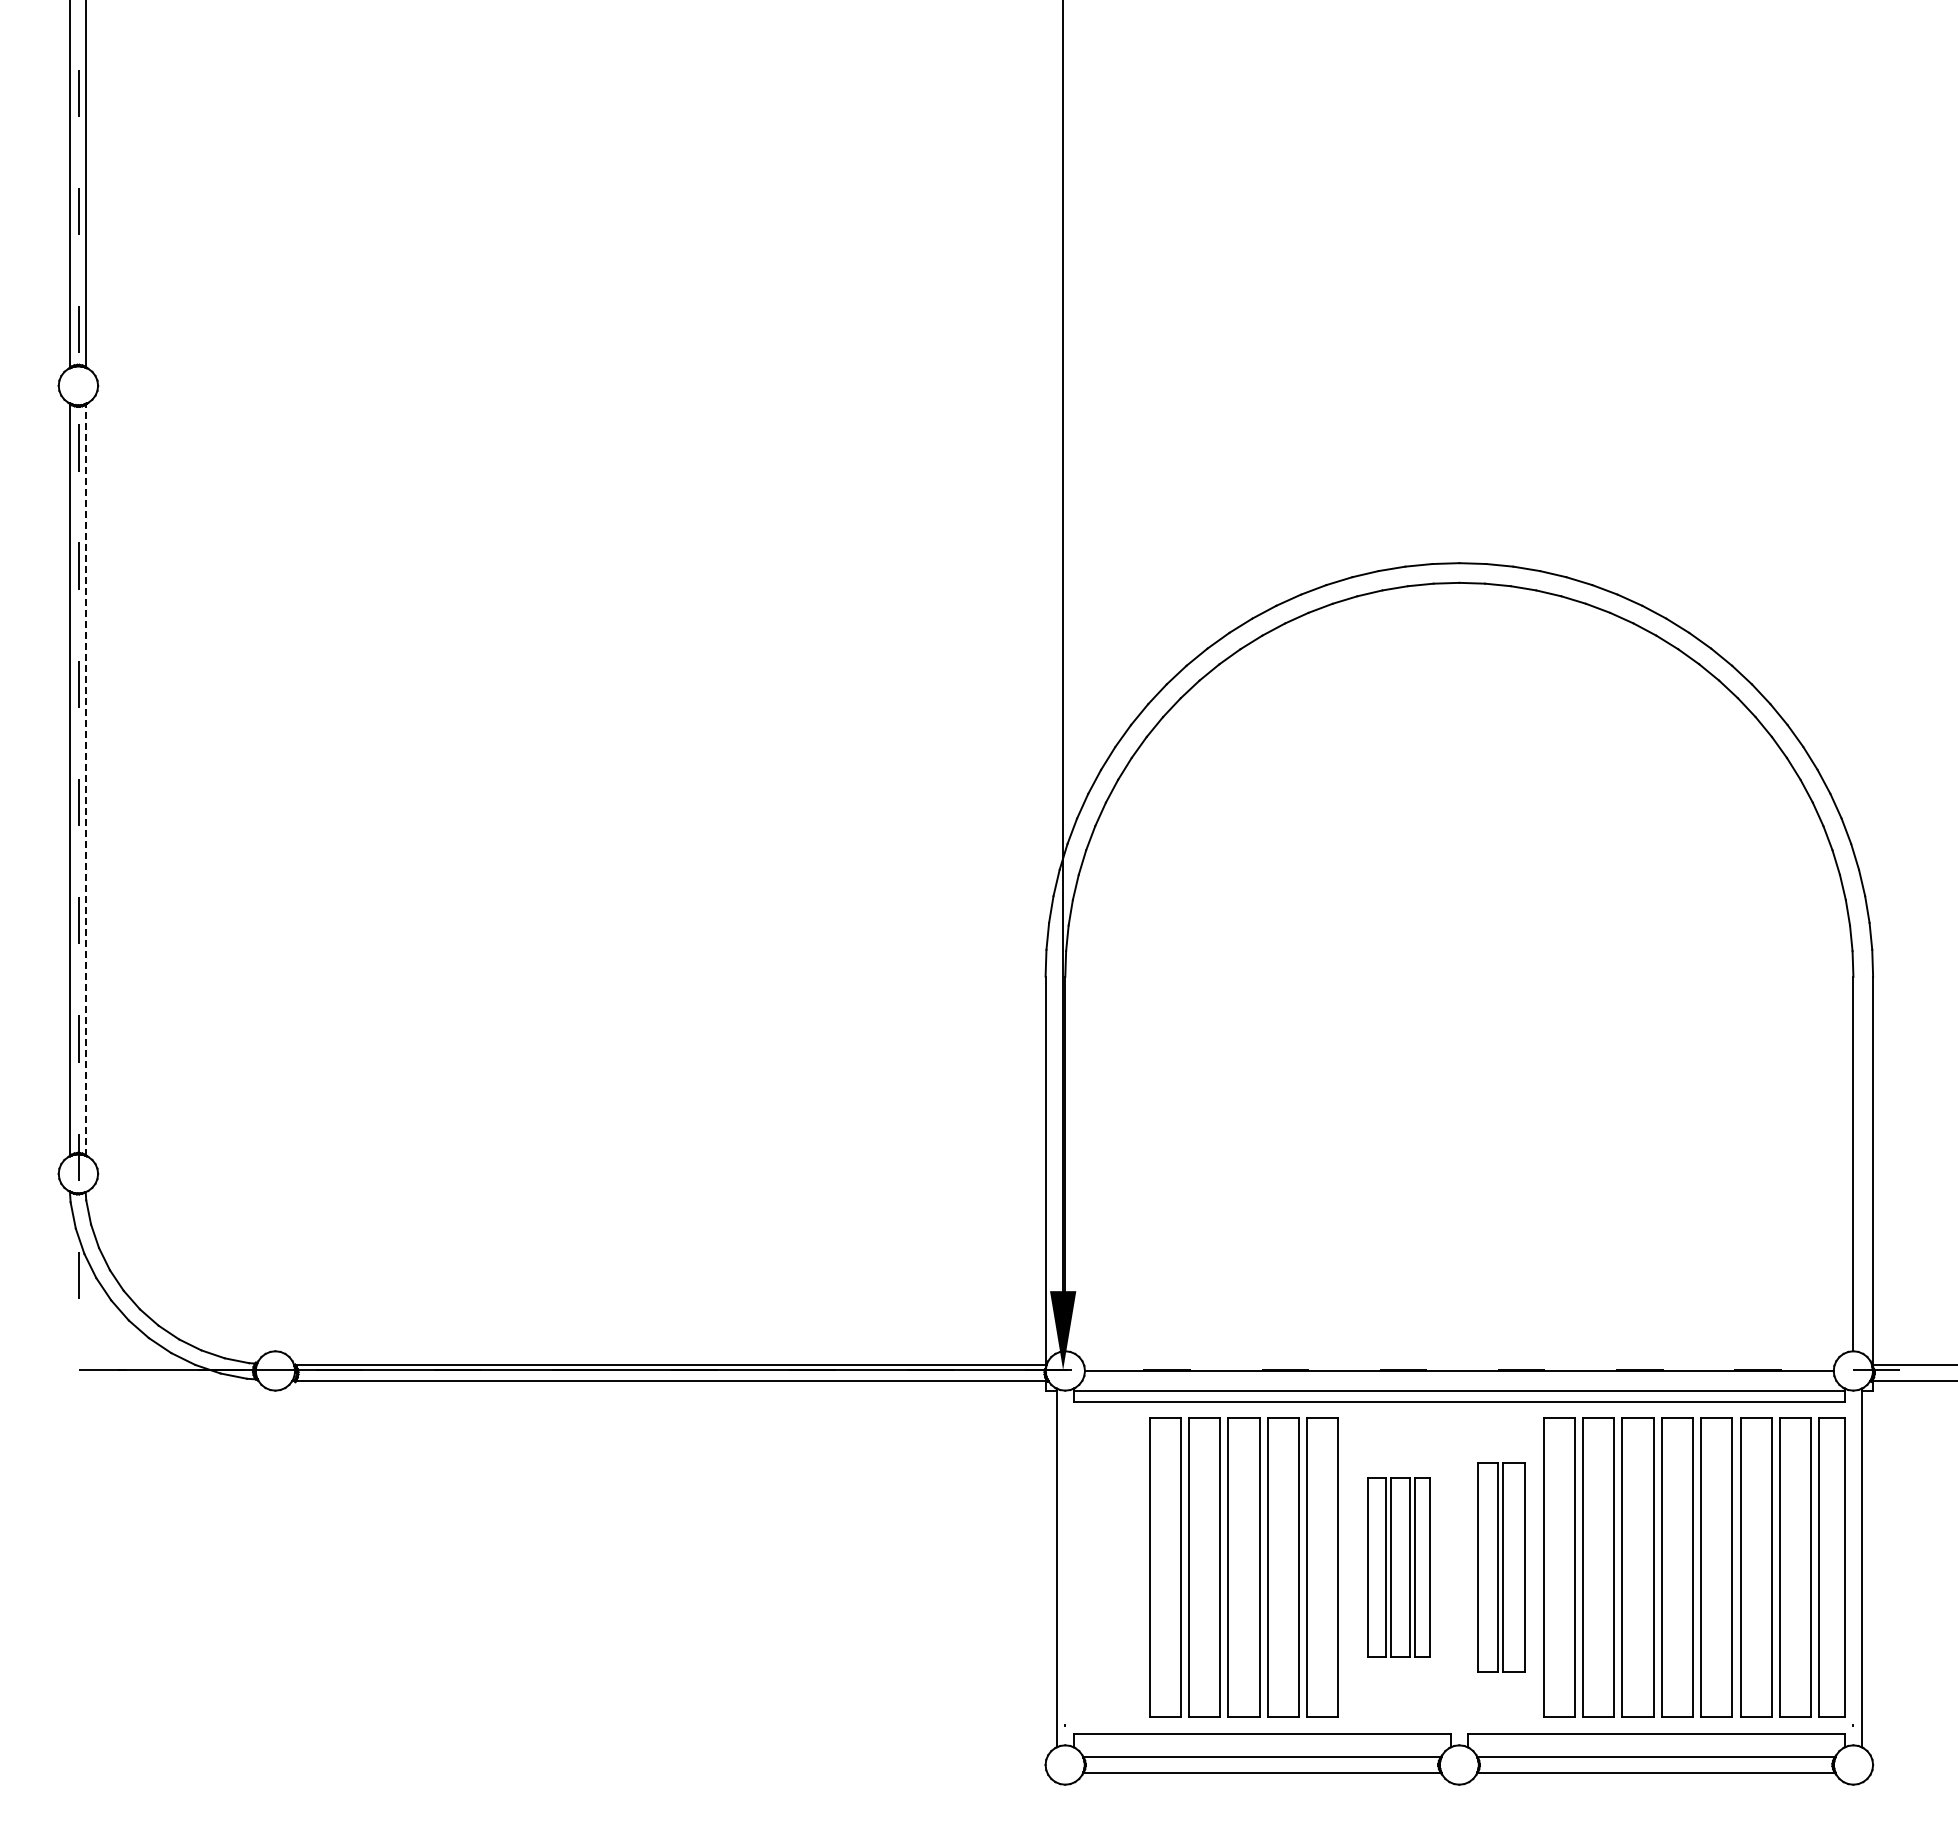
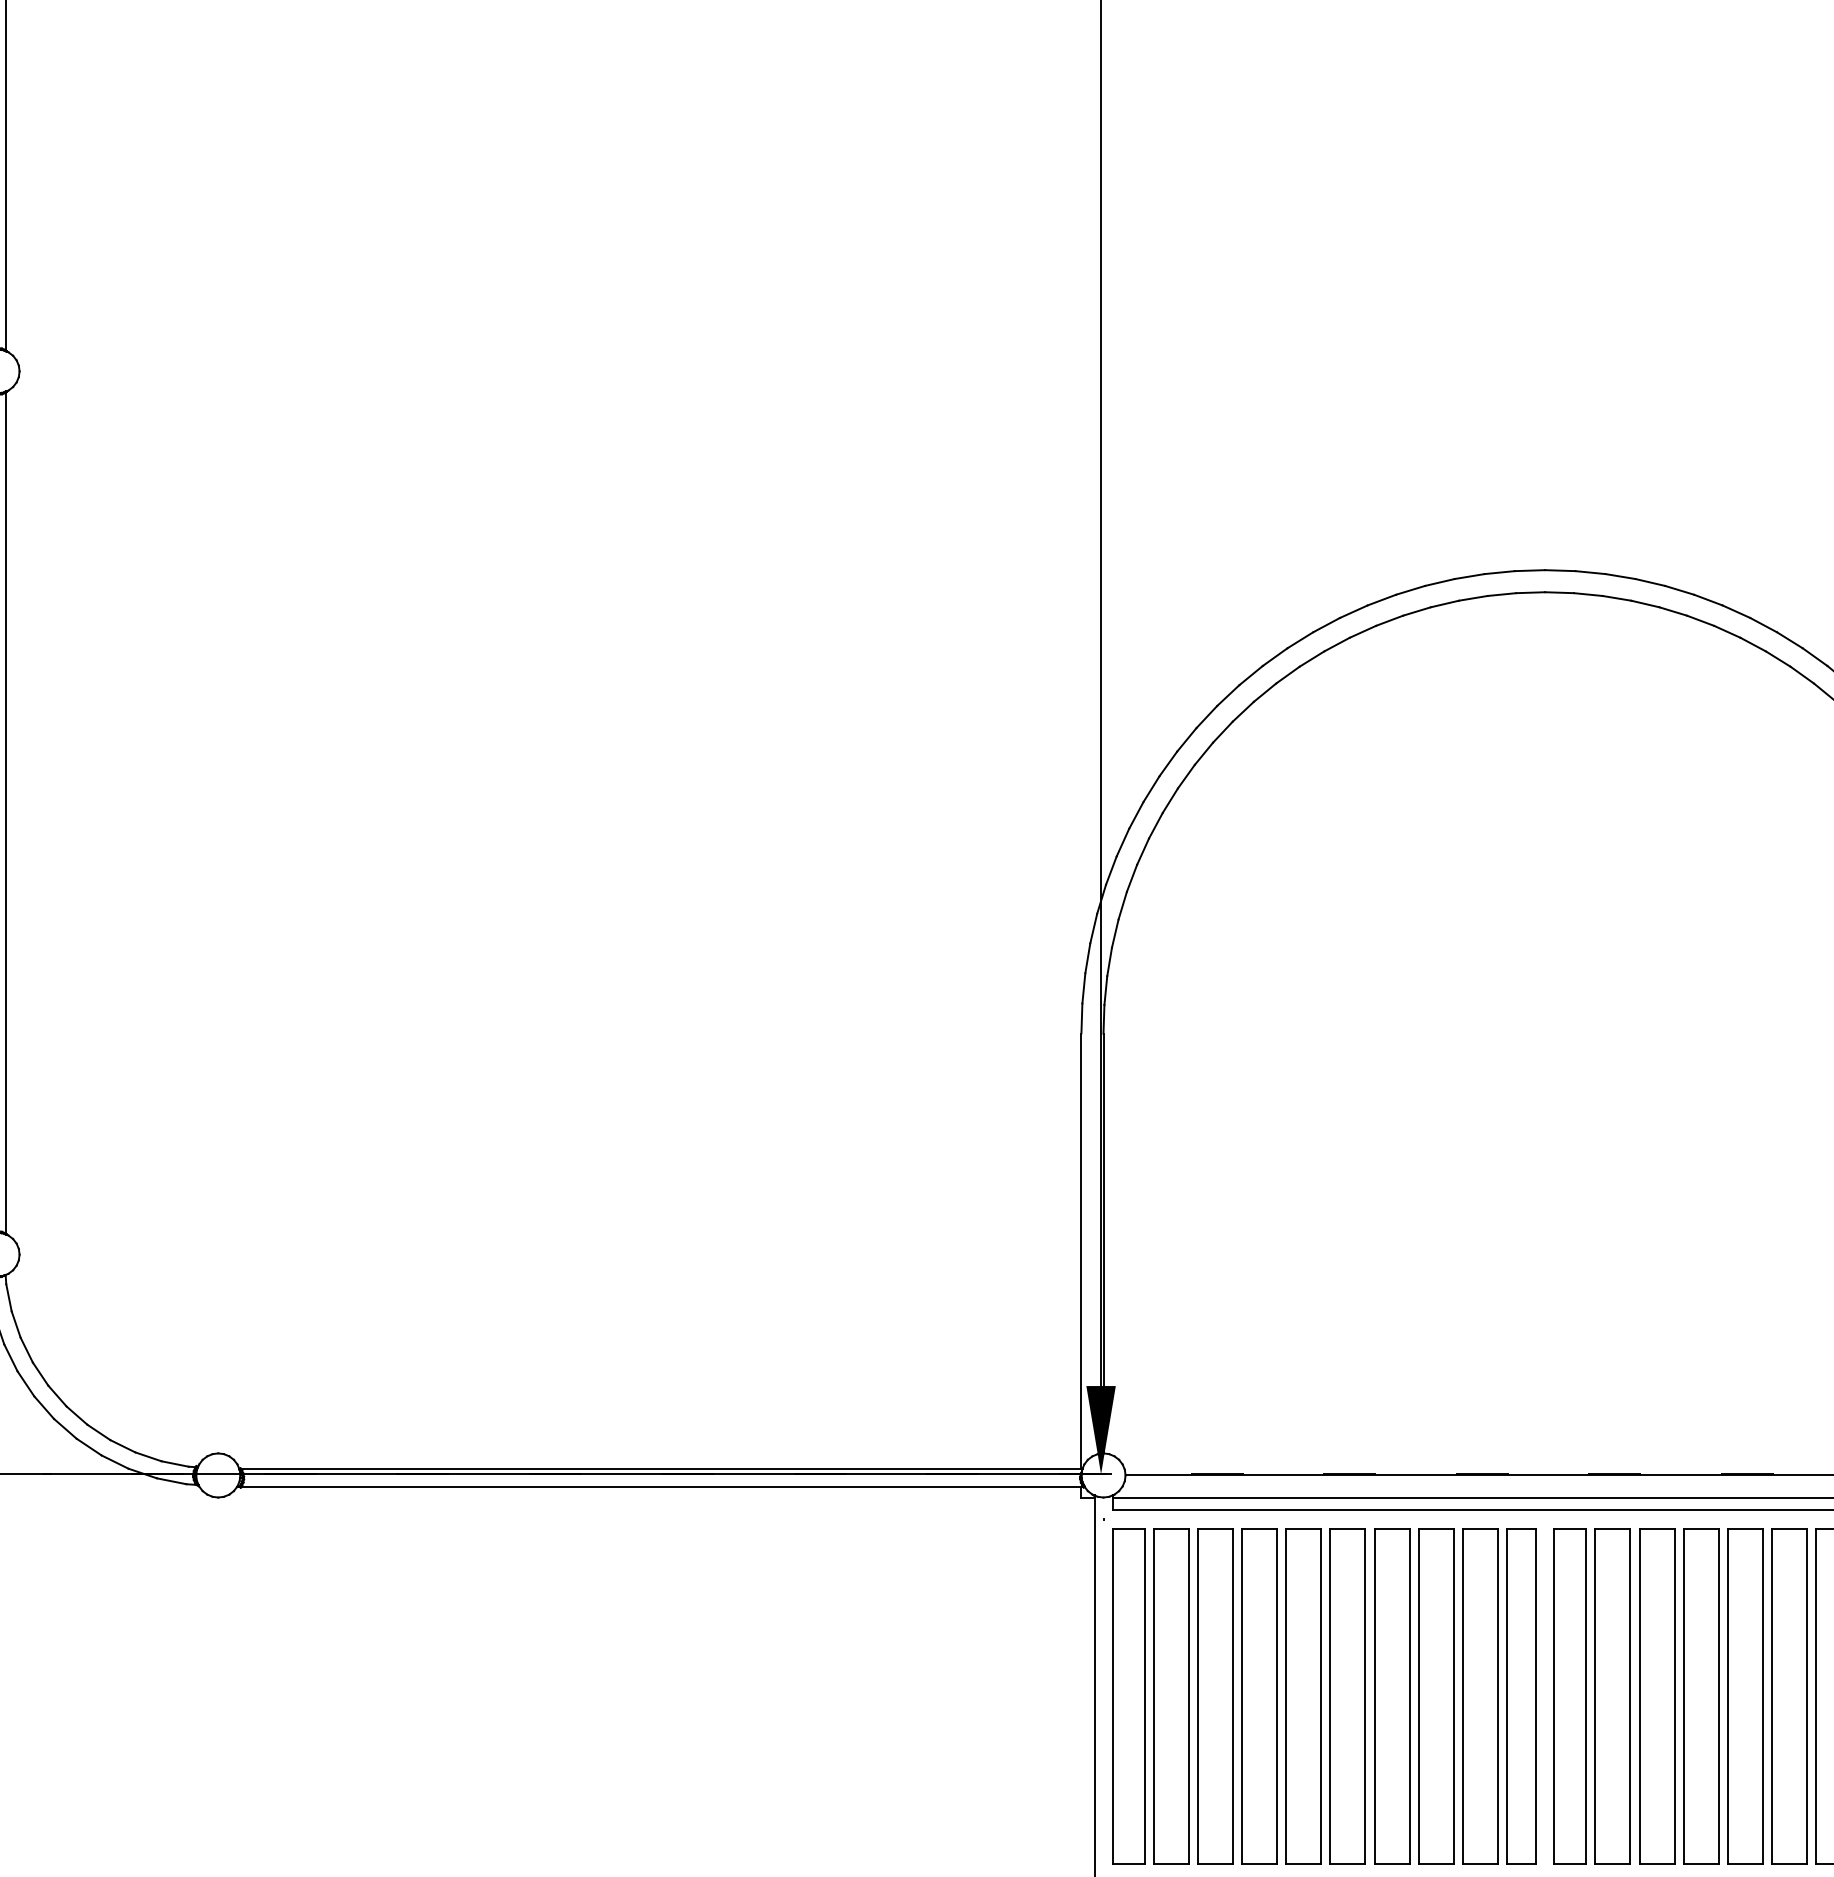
line: (86, 779) -> (6, 812), dashed -> solid
part: (1107, 1567) -> (1150, 1695), added
part: (1398, 1567) -> (1476, 1695), size x1.67
part: (1501, 1567) -> (1592, 1695), size x1.43

